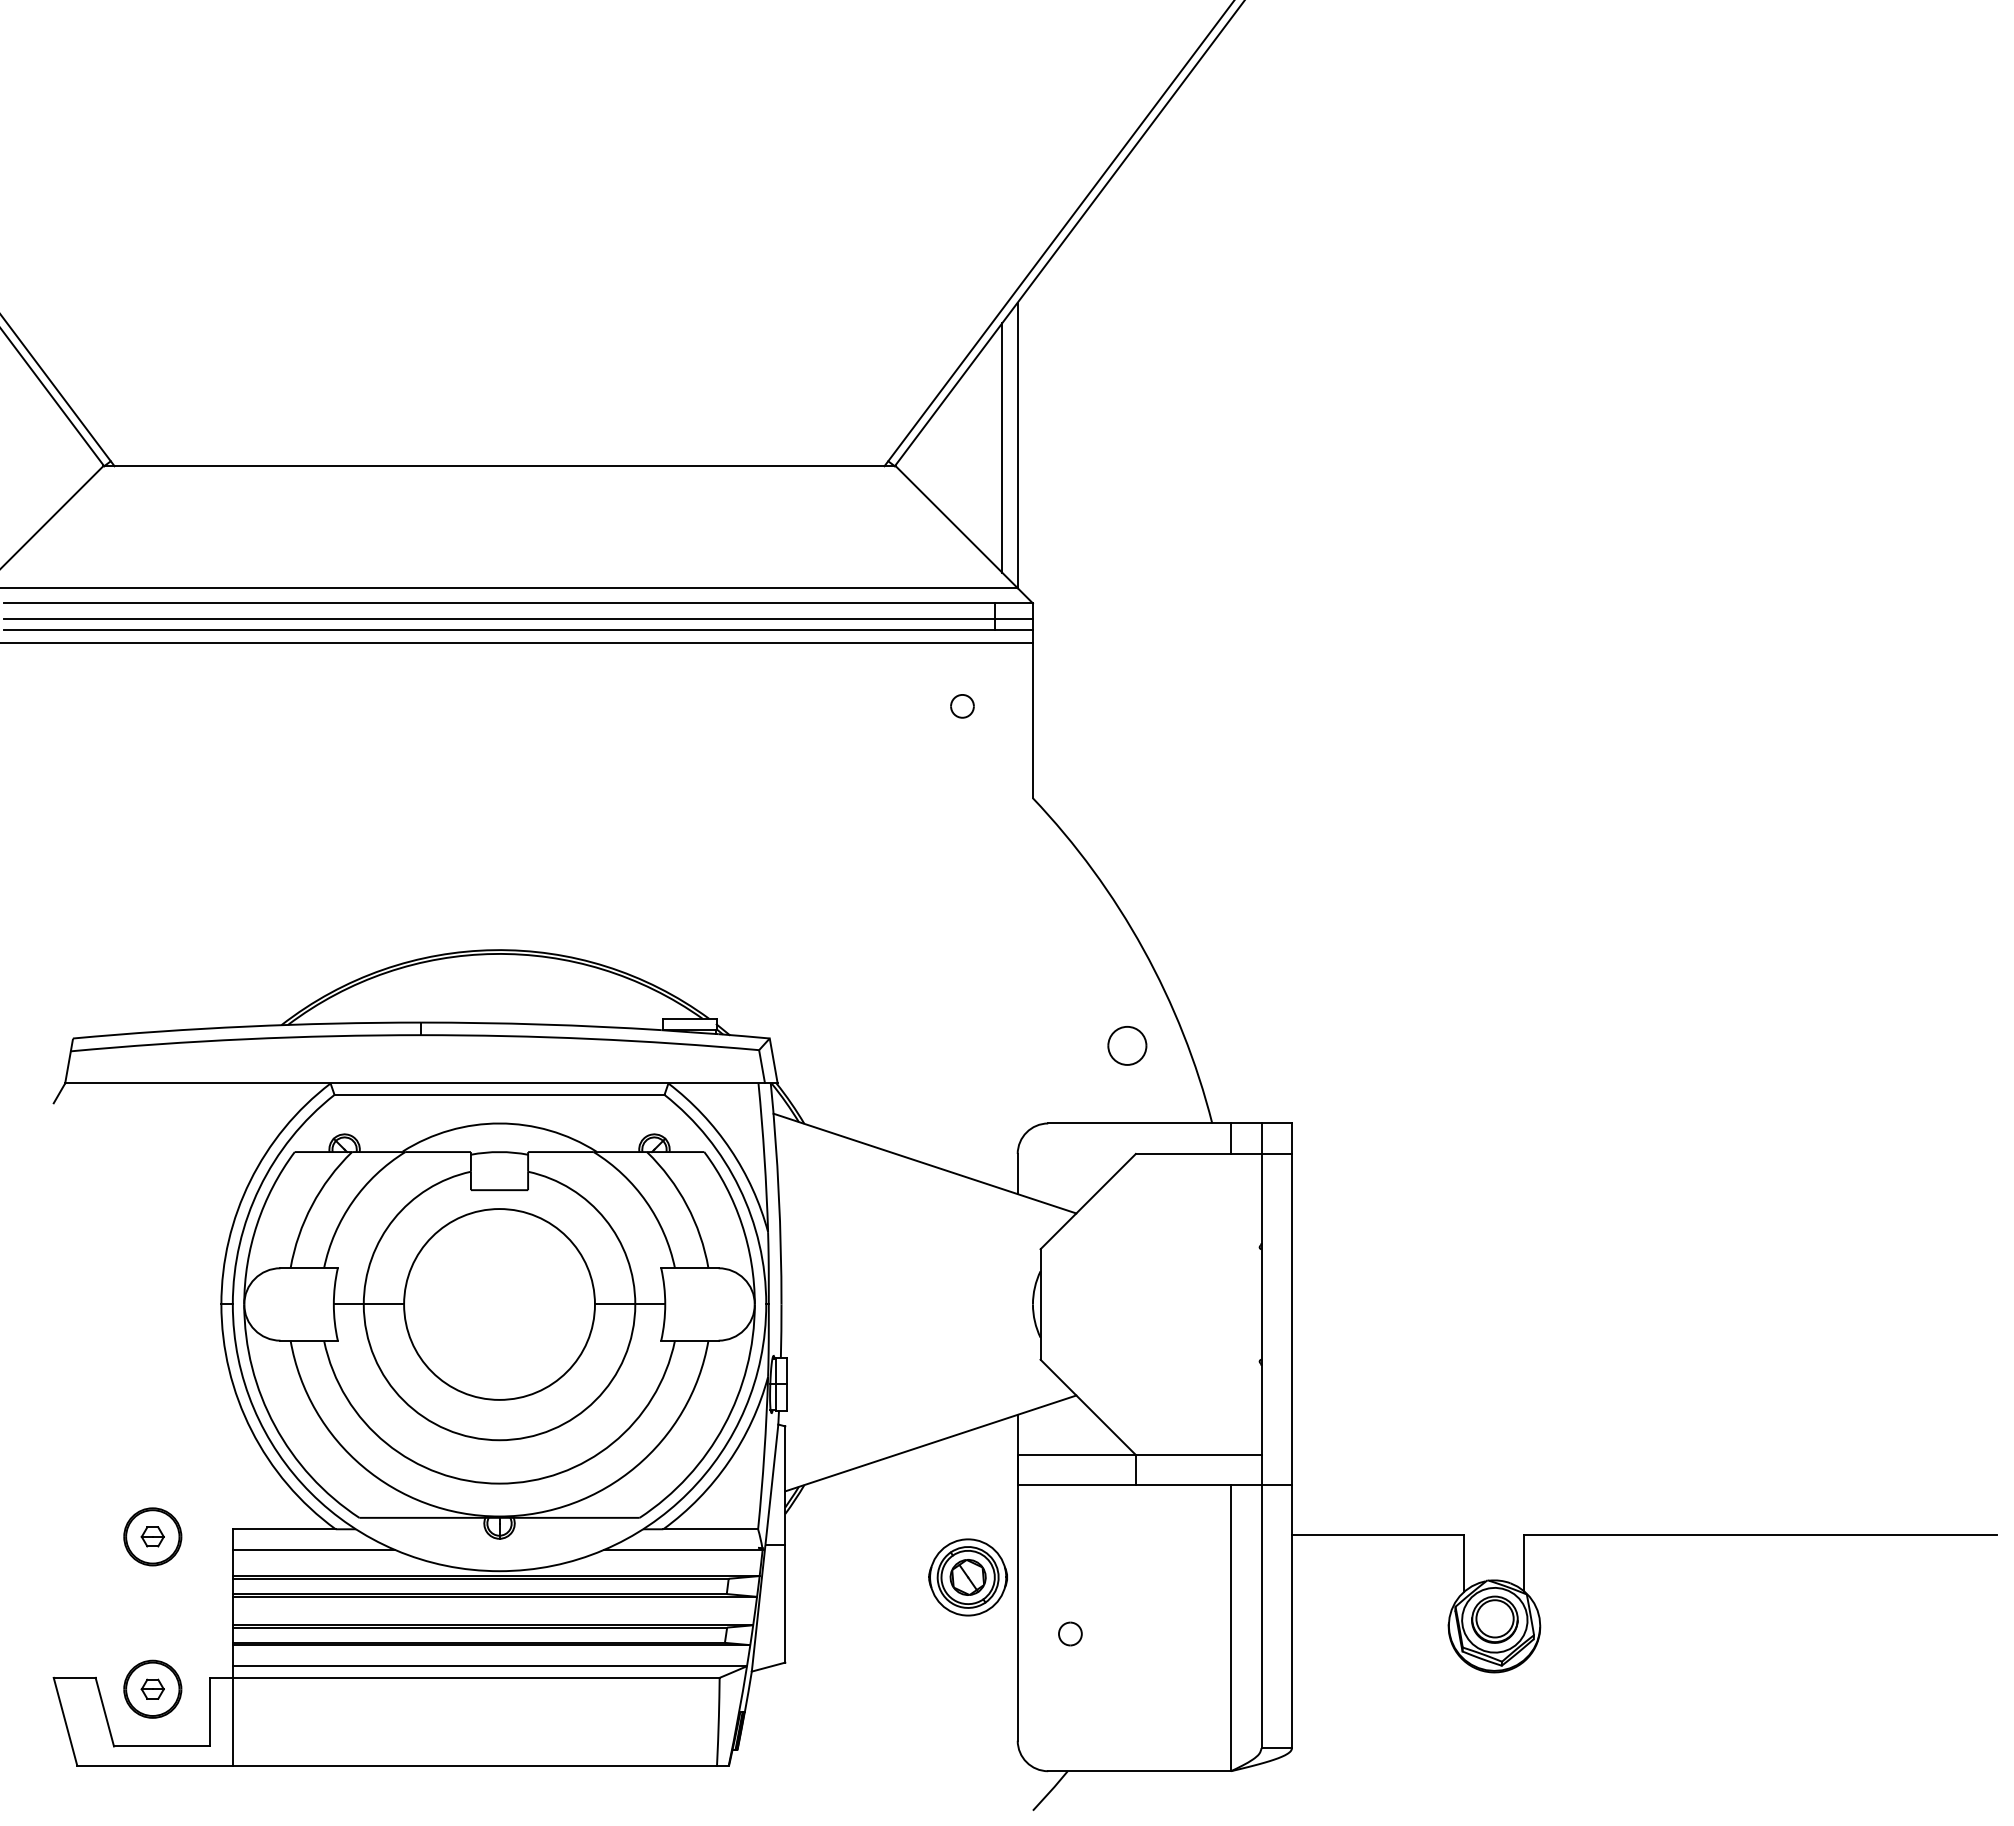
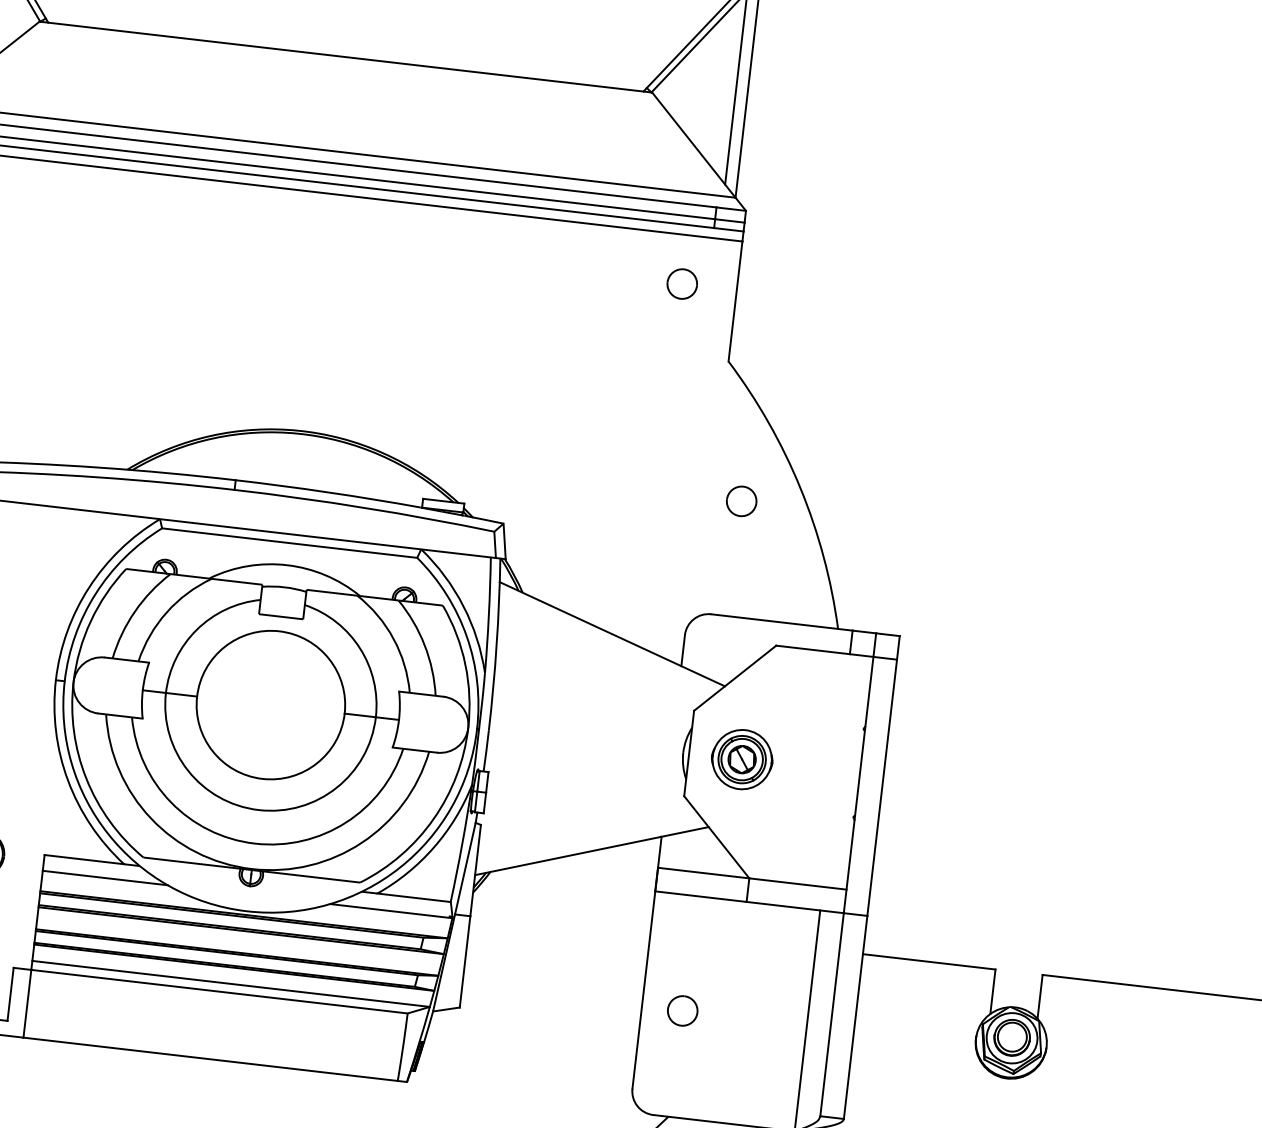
part: (962, 706) -> (682, 284), size x1.67
part: (1127, 1045) -> (741, 501), moved
part: (967, 1577) -> (741, 759), moved
part: (1070, 1633) -> (682, 1010), size x1.67

